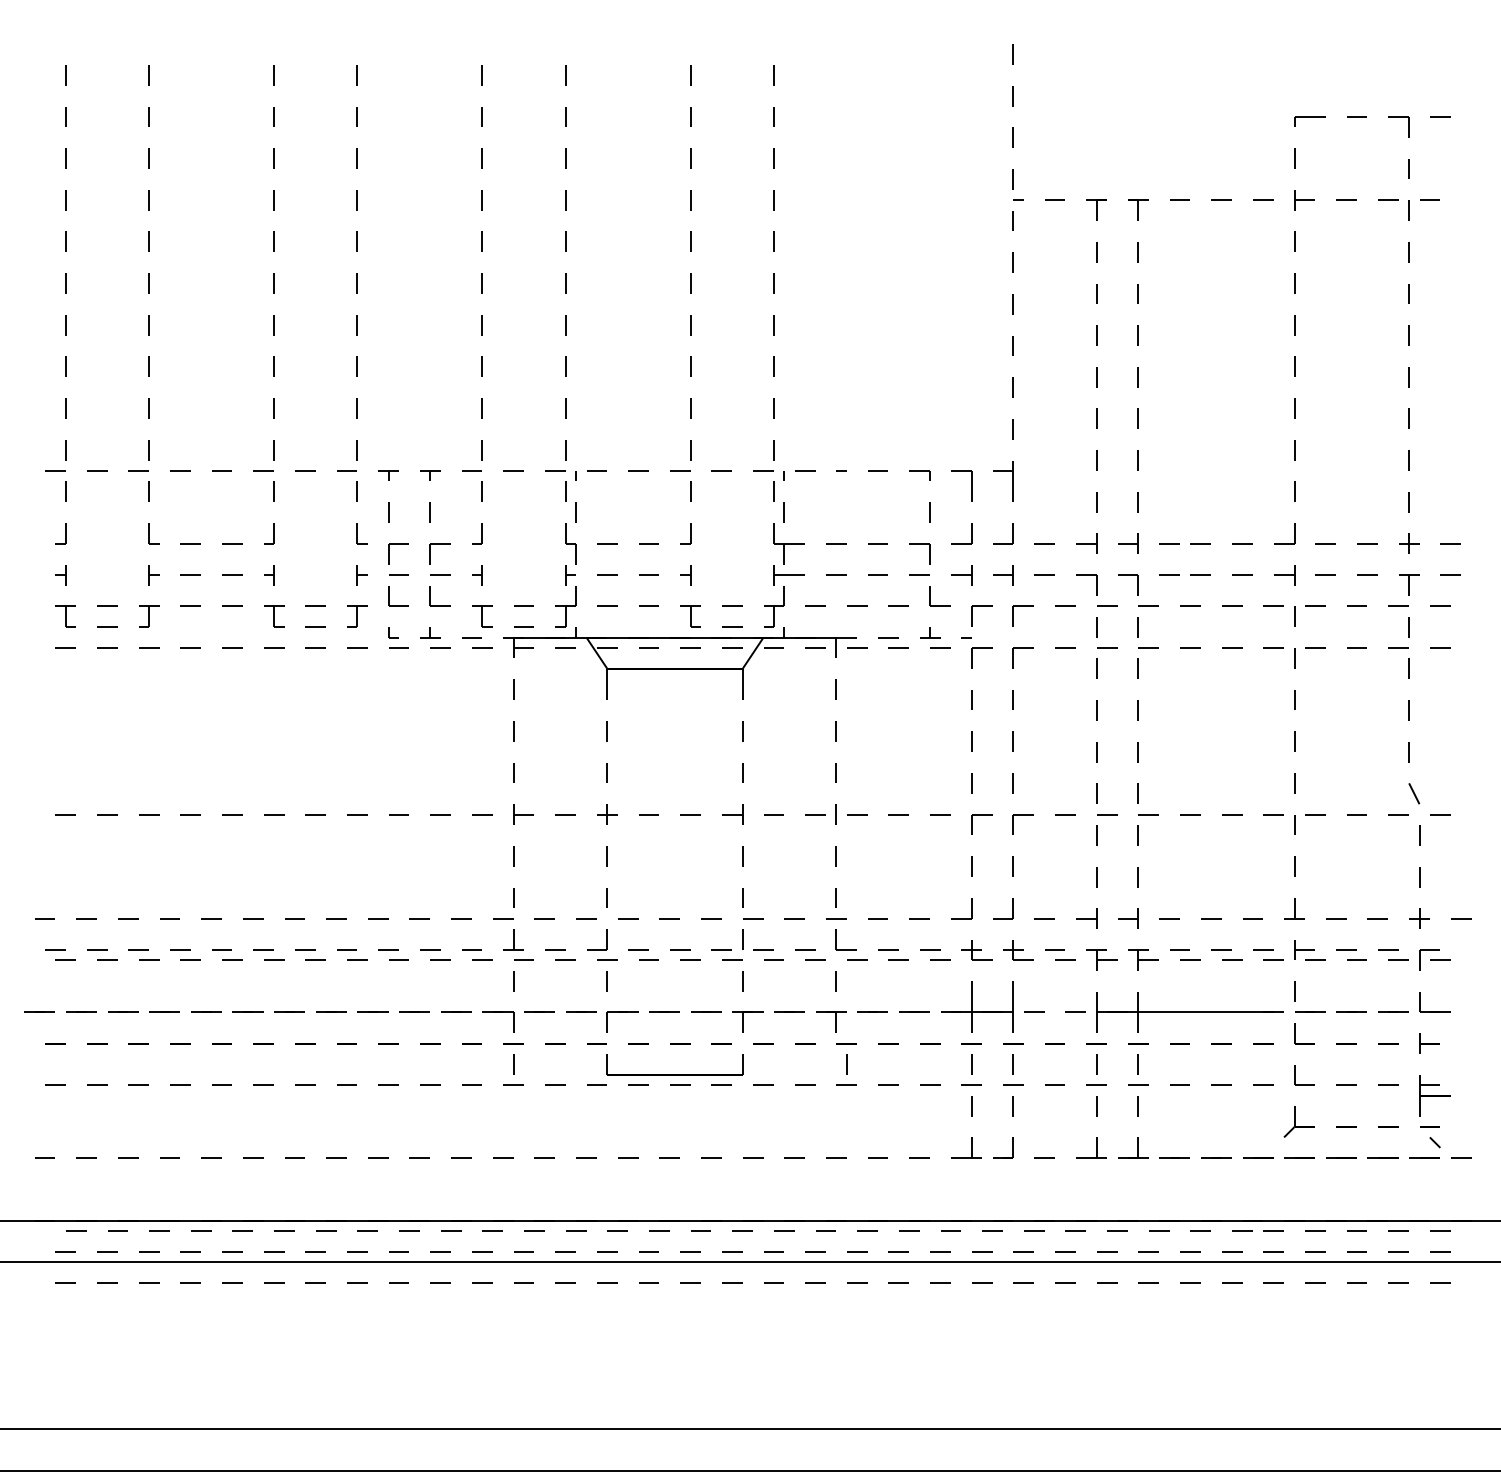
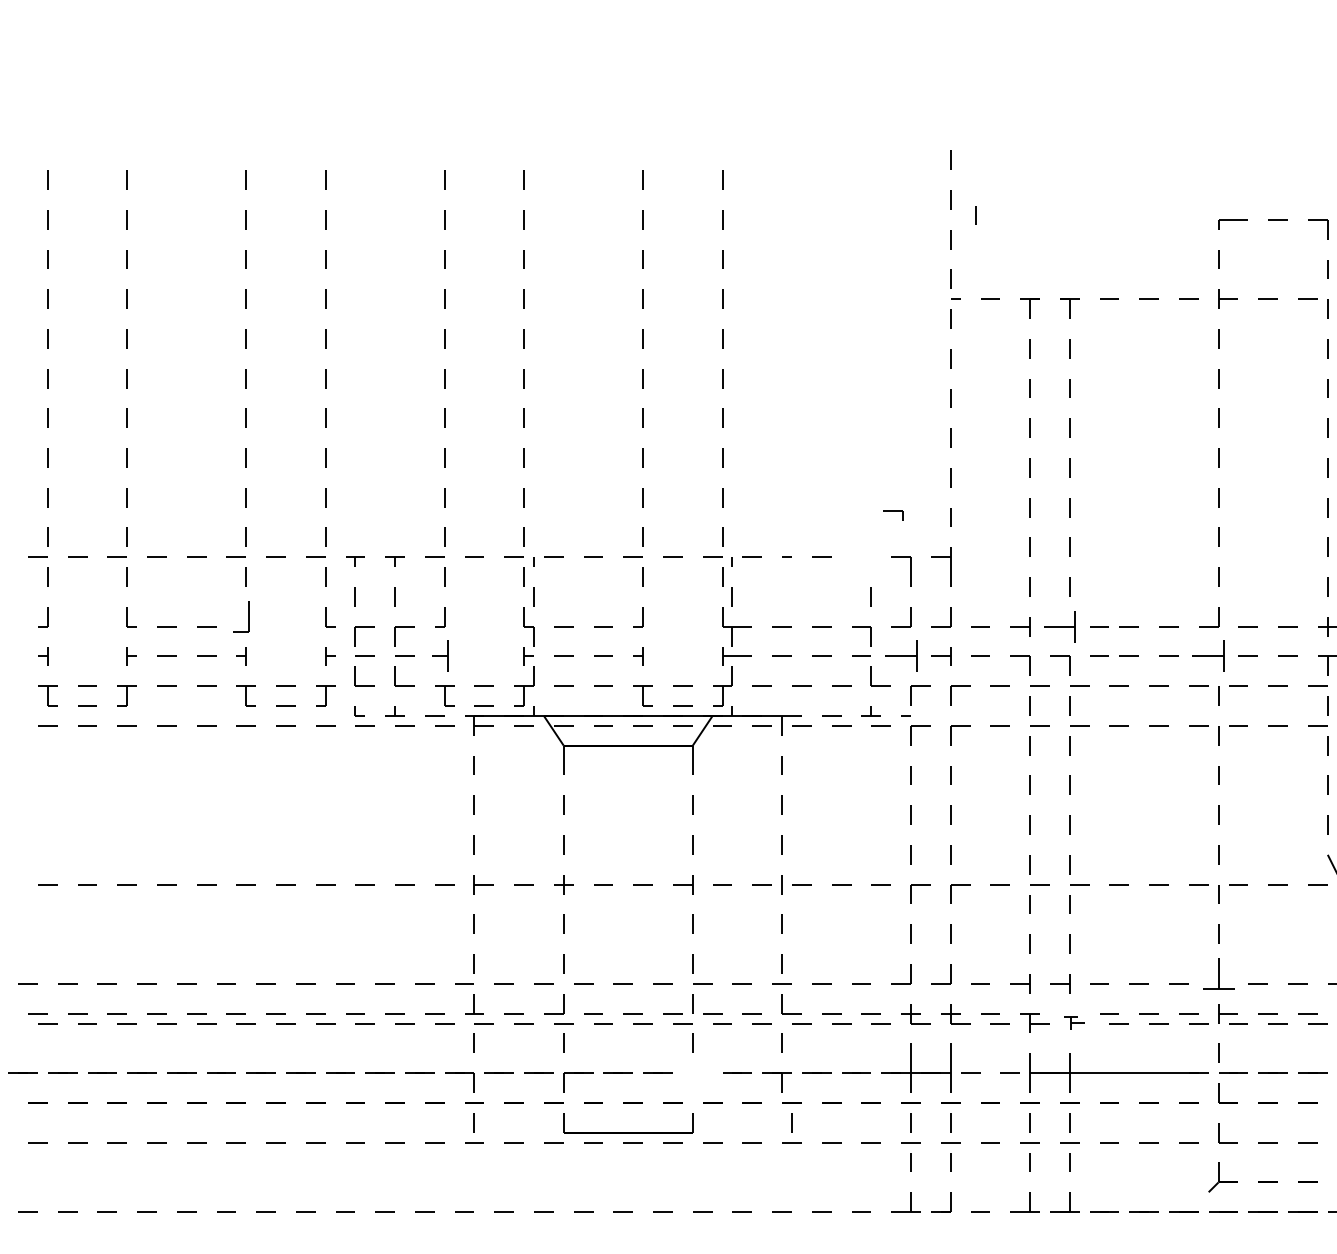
line: (1038, 112) -> (974, 215), added
part: (919, 475) -> (892, 515), moved
part: (269, 533) -> (241, 616), size x1.6
part: (1128, 543) -> (1060, 626), size x1.6
part: (477, 575) -> (440, 656), size x1.6
part: (961, 575) -> (901, 656), size x1.6
part: (1284, 575) -> (1209, 656), size x1.6
part: (1294, 908) -> (1218, 974), size x1.6
part: (1143, 959) -> (1074, 1022), size x0.7
part: (747, 1021) -> (697, 1081), removed

